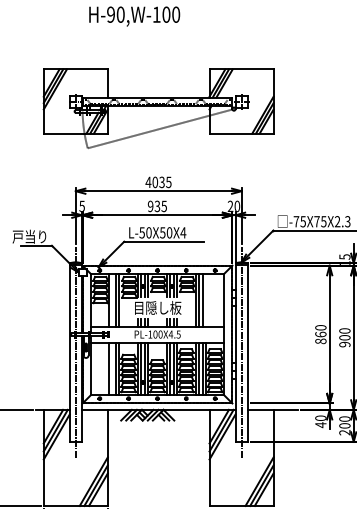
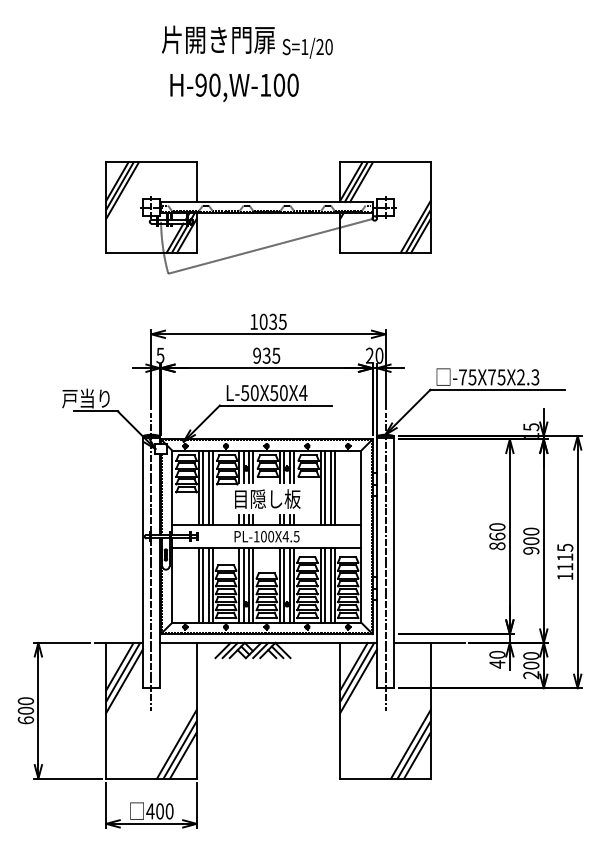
text: (148, 182) -> (253, 321), 4035 -> 1035
line: (111, 299) -> (202, 487), added
line: (205, 299) -> (334, 487), added
line: (111, 368) -> (202, 584), added

